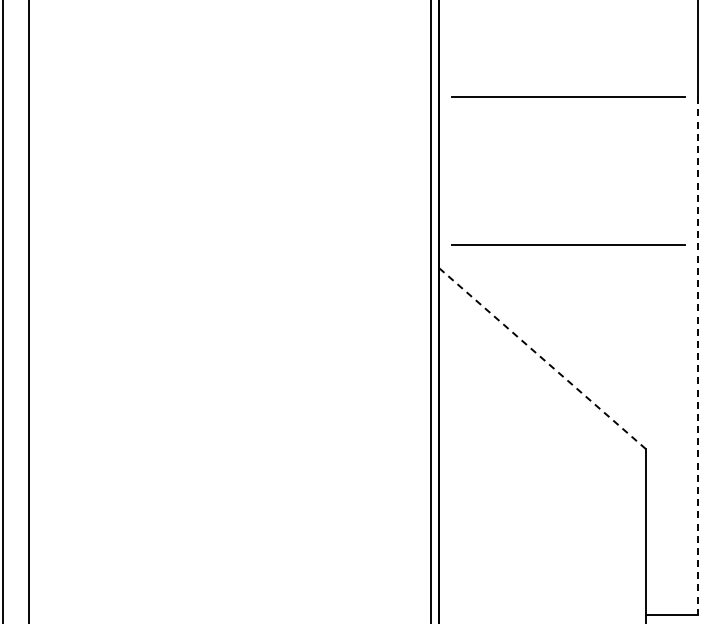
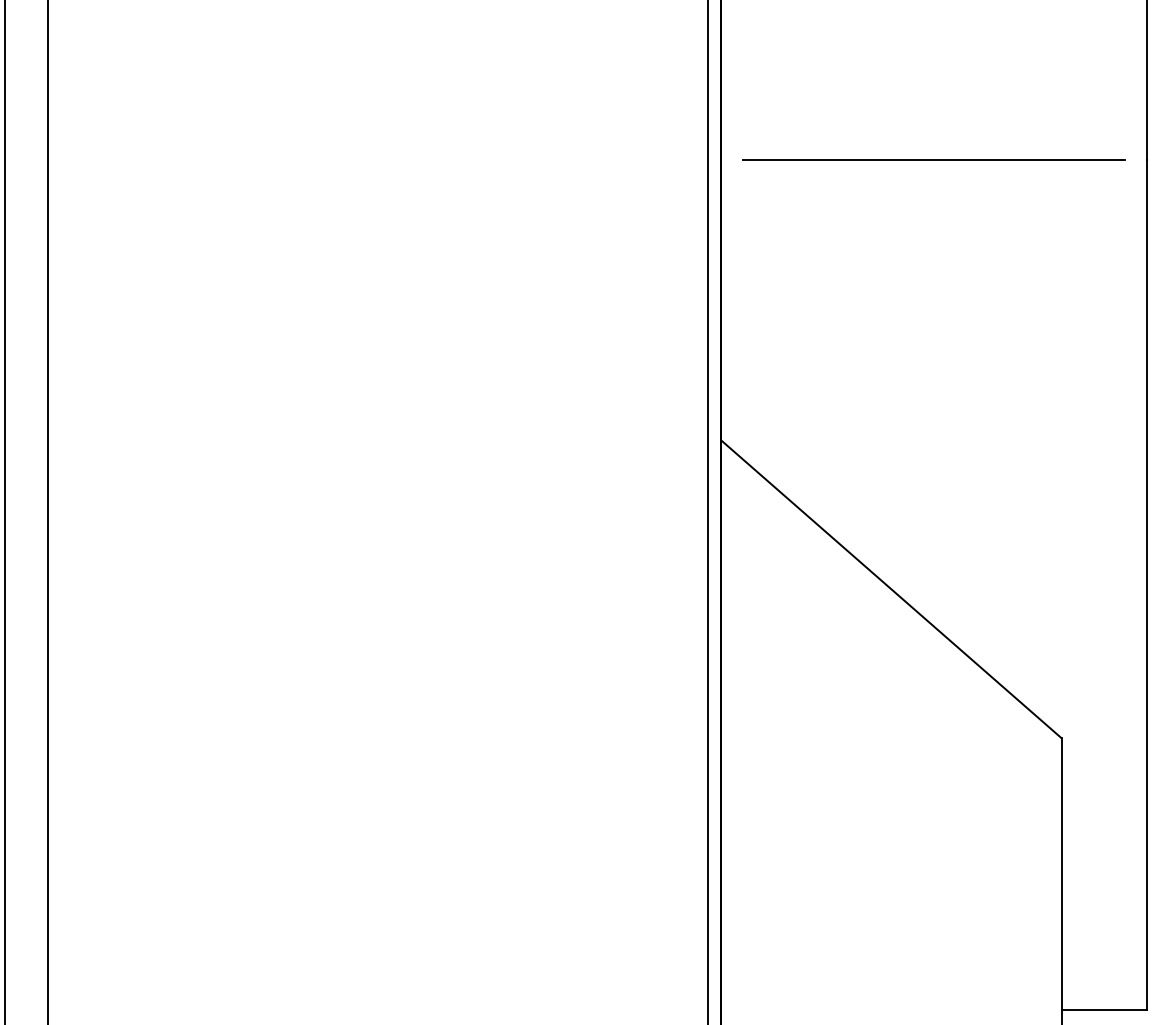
line: (568, 244) -> (933, 401), removed
line: (698, 356) -> (1147, 585), dashed -> solid
line: (542, 358) -> (891, 588), dashed -> solid

